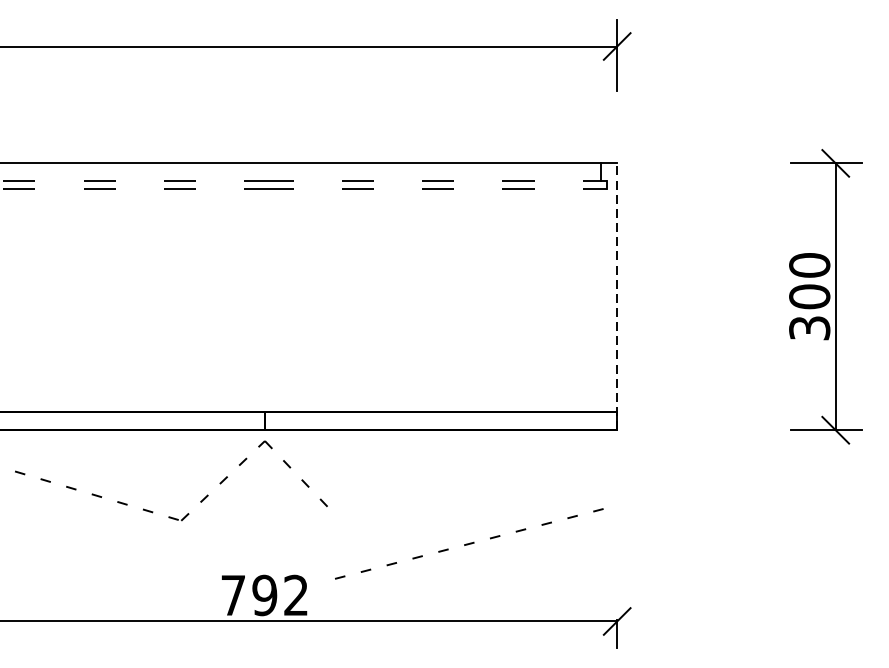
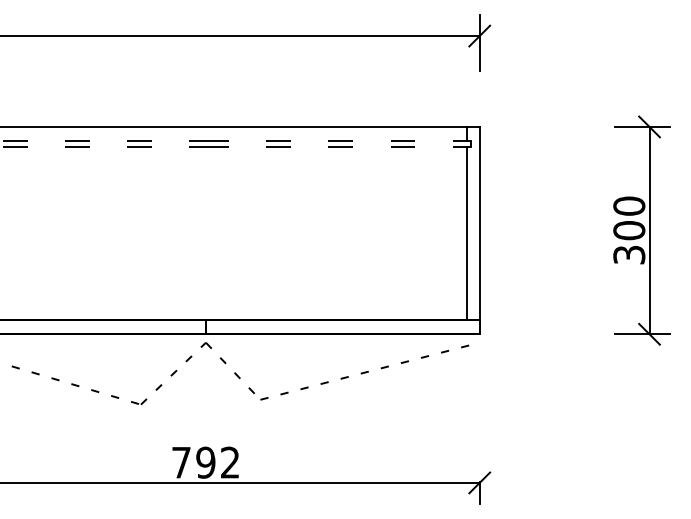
line: (616, 296) -> (479, 230), dashed -> solid
line: (601, 300) -> (467, 233), added
line: (468, 543) -> (364, 372), moved

